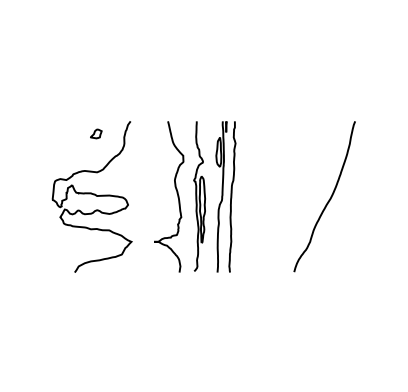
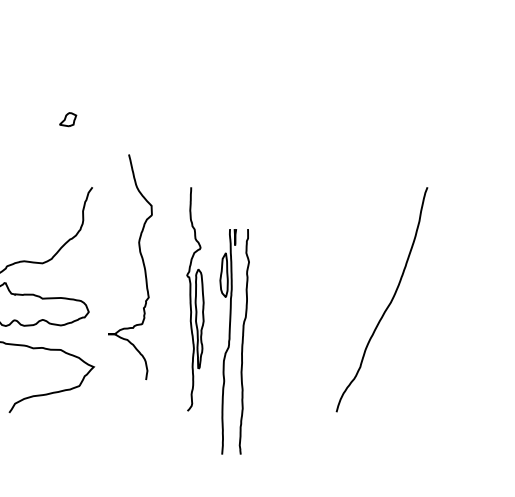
part: (96, 133) -> (68, 118), moved
curve: (176, 193) -> (141, 262), moved
part: (225, 196) -> (234, 341), moved

